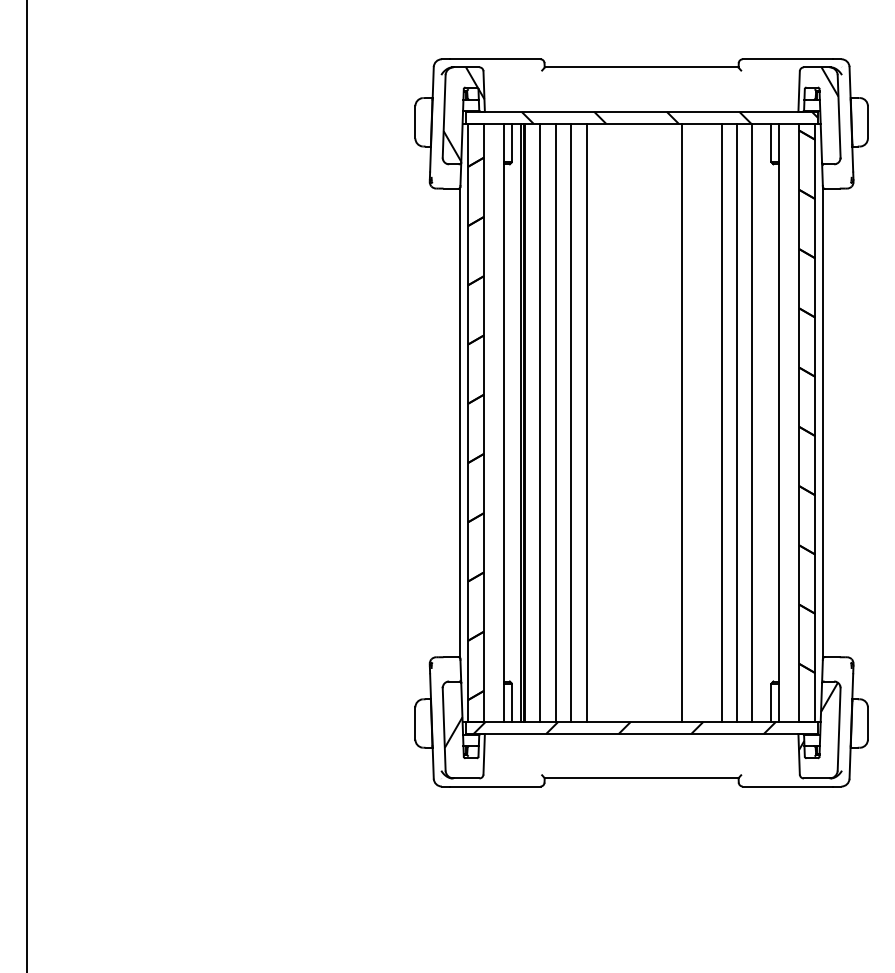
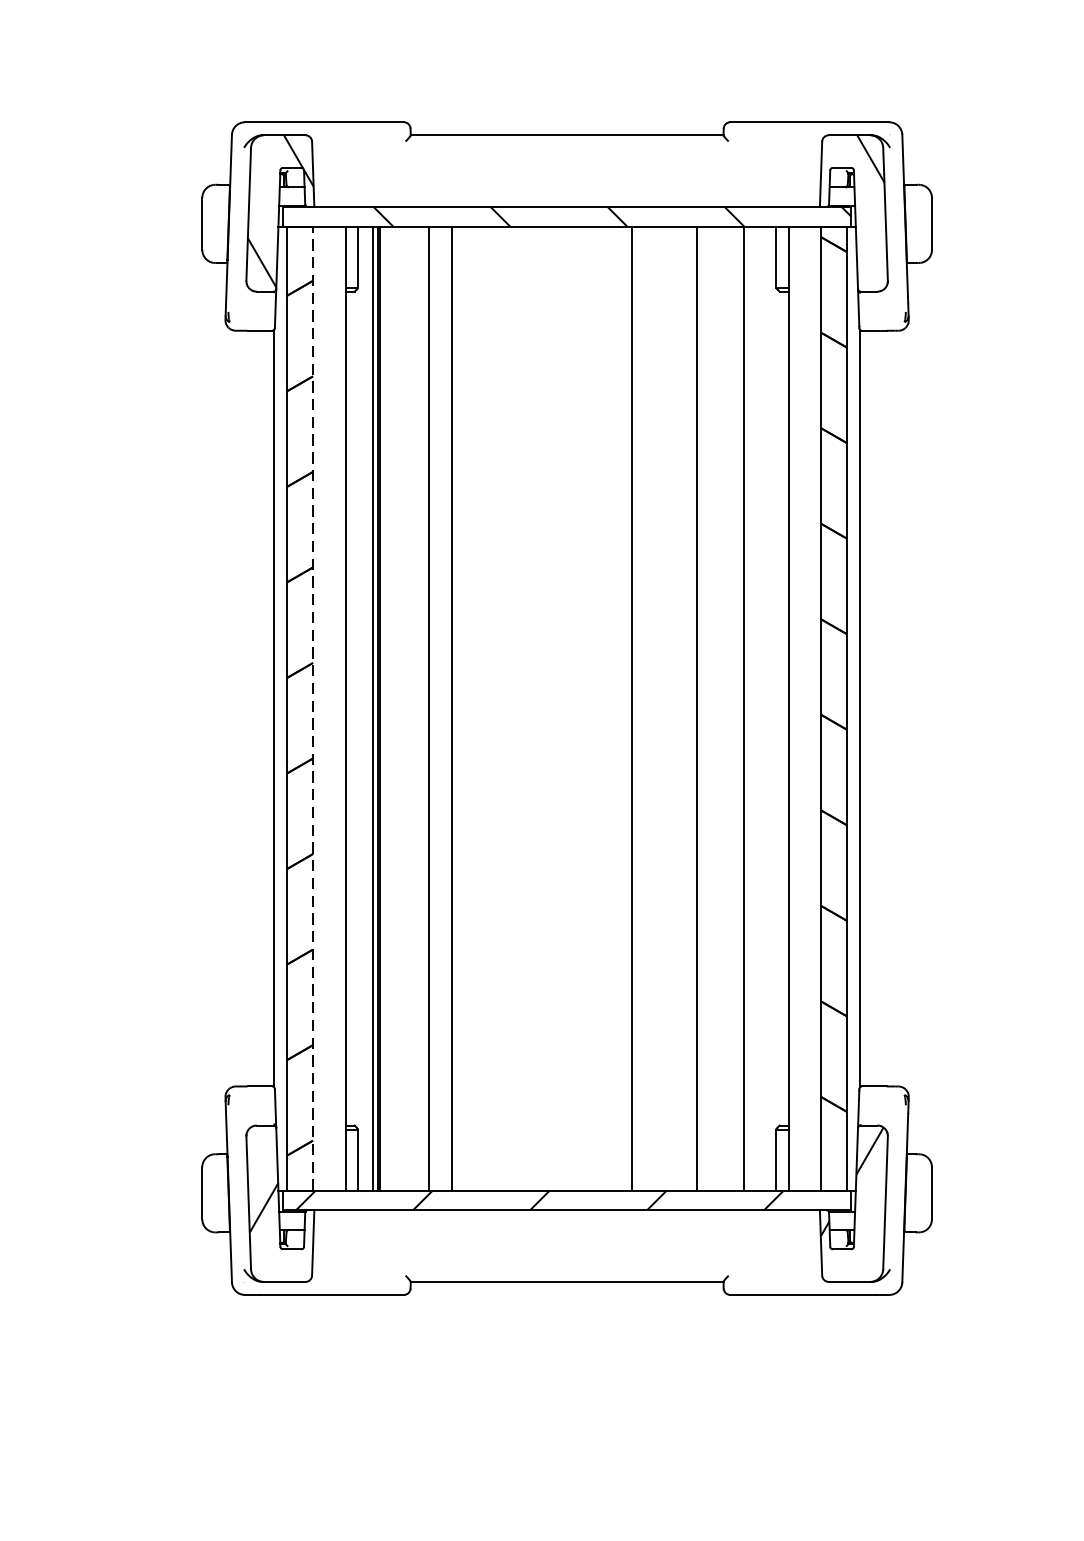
line: (484, 422) -> (313, 707), solid -> dashed
line: (539, 422) -> (402, 707), removed
line: (586, 422) -> (478, 707), removed
line: (737, 422) -> (721, 707), removed

